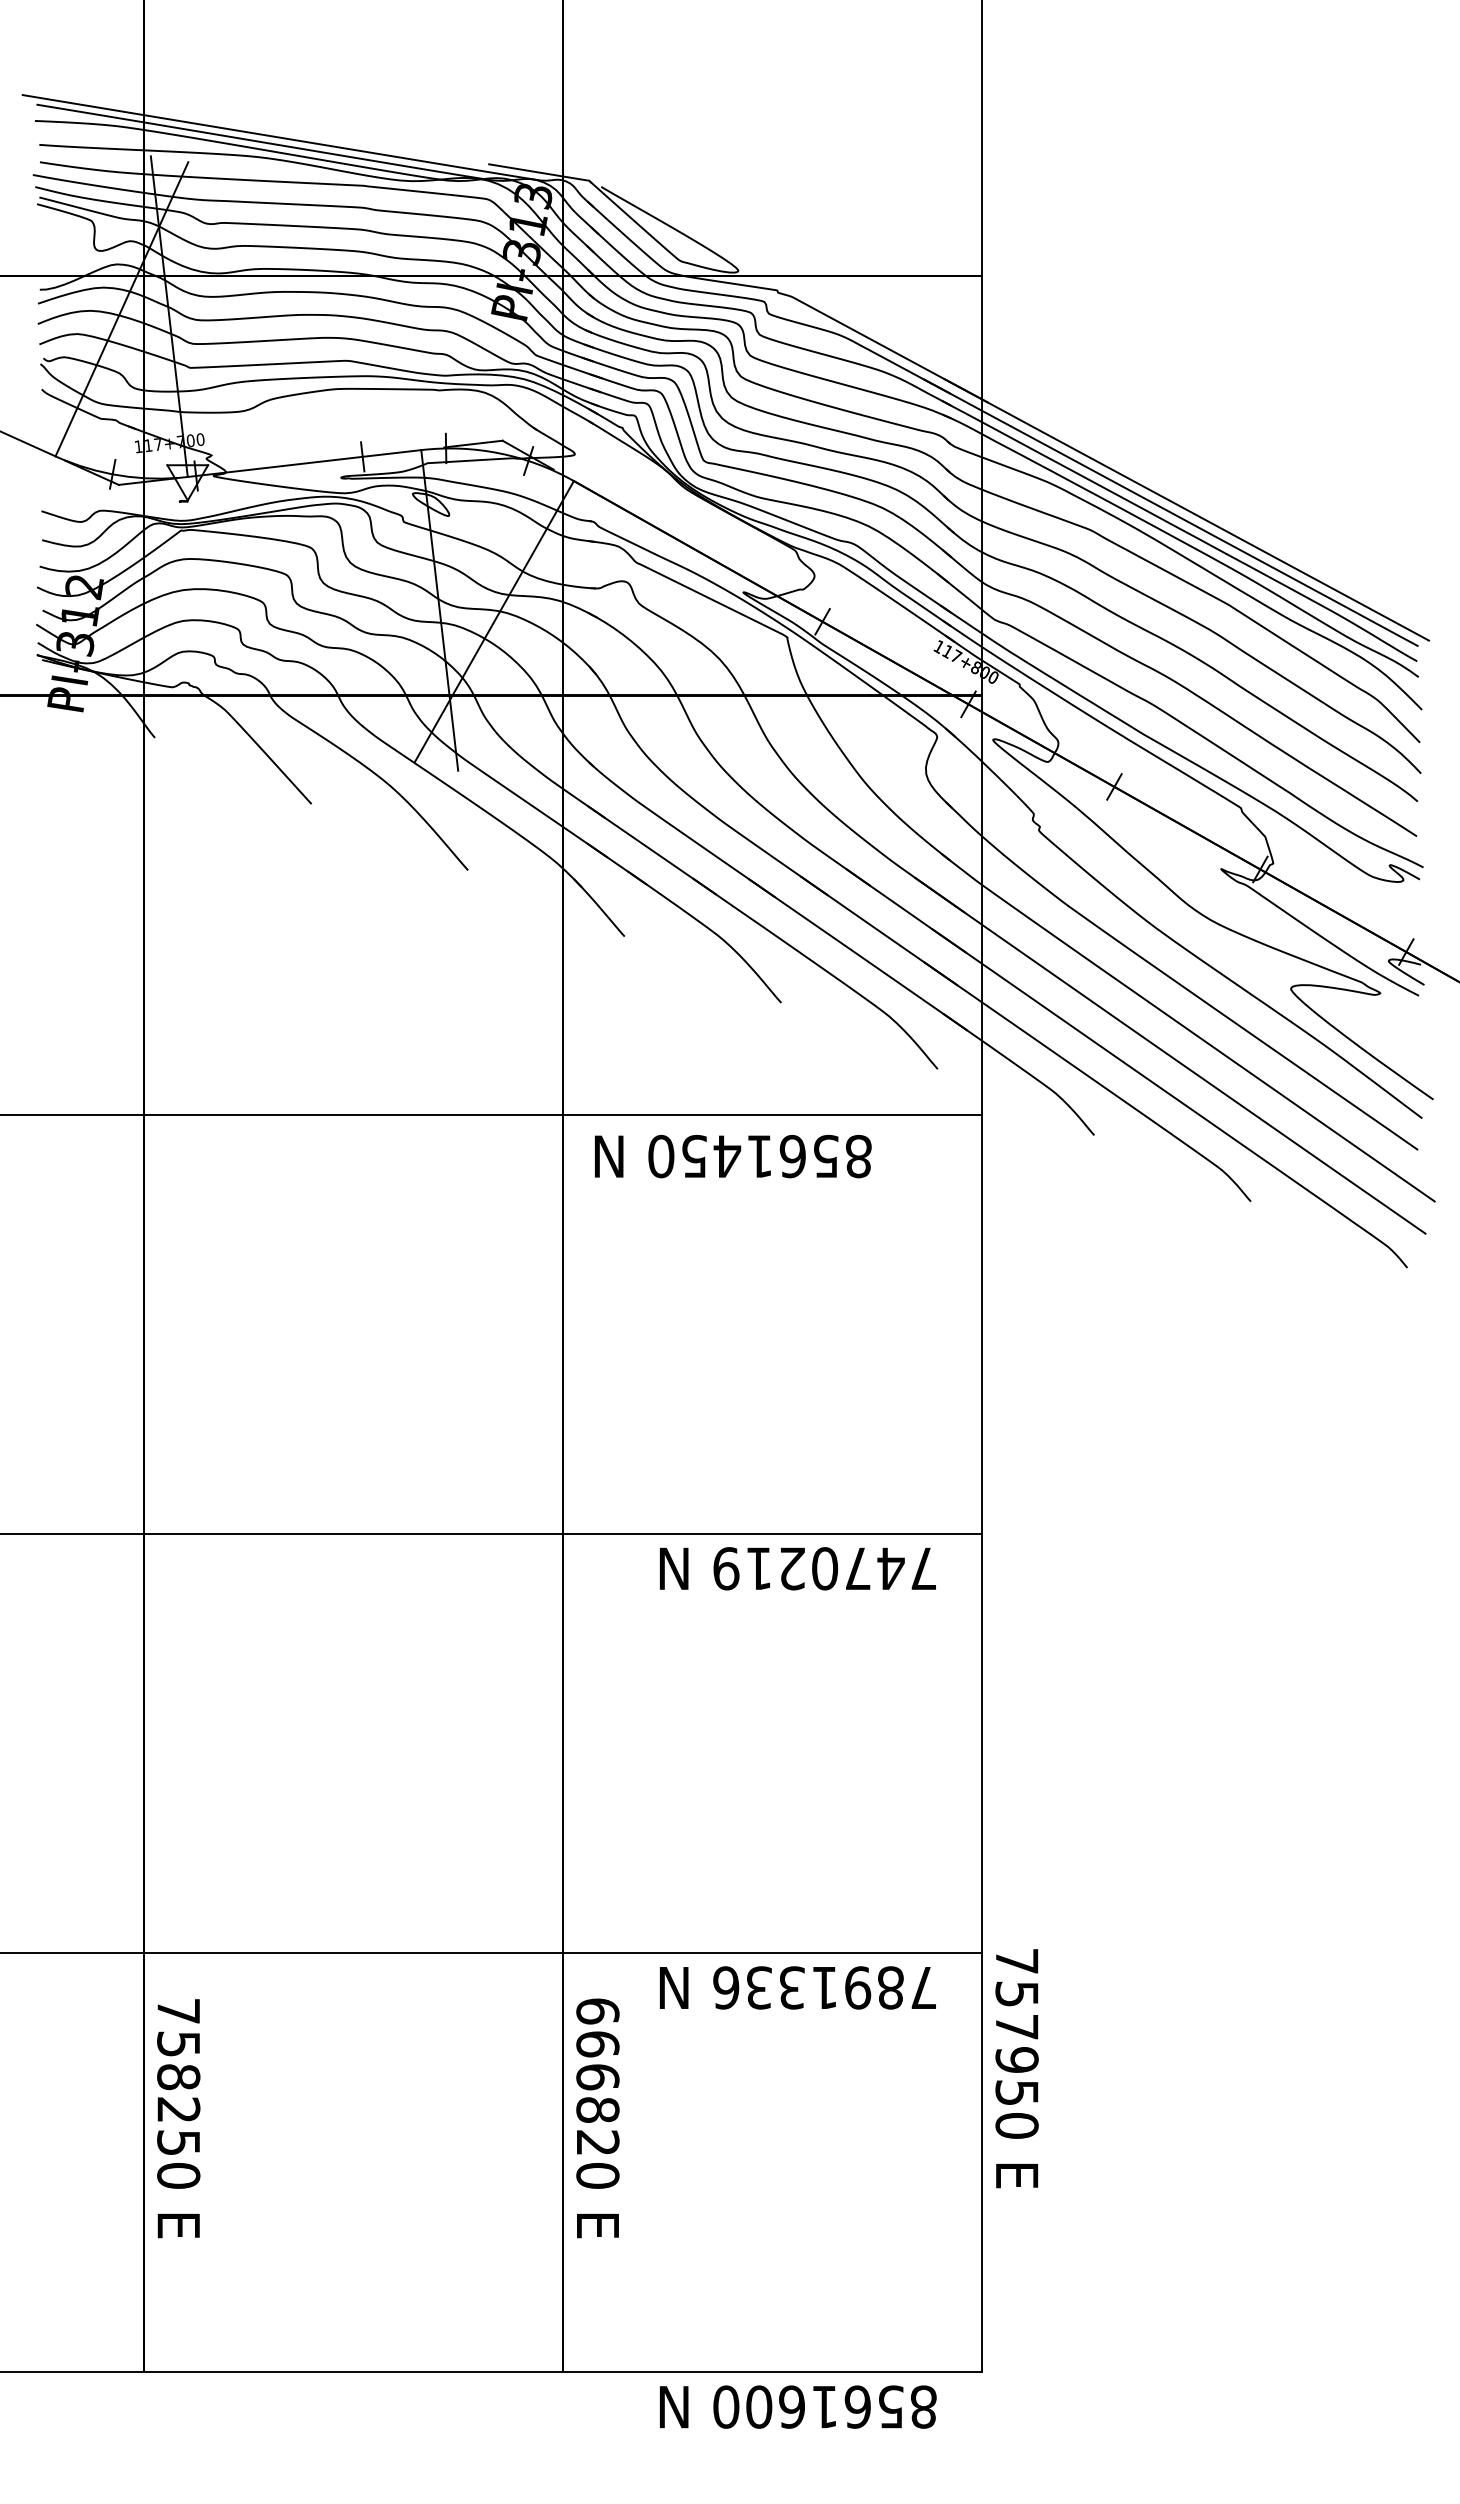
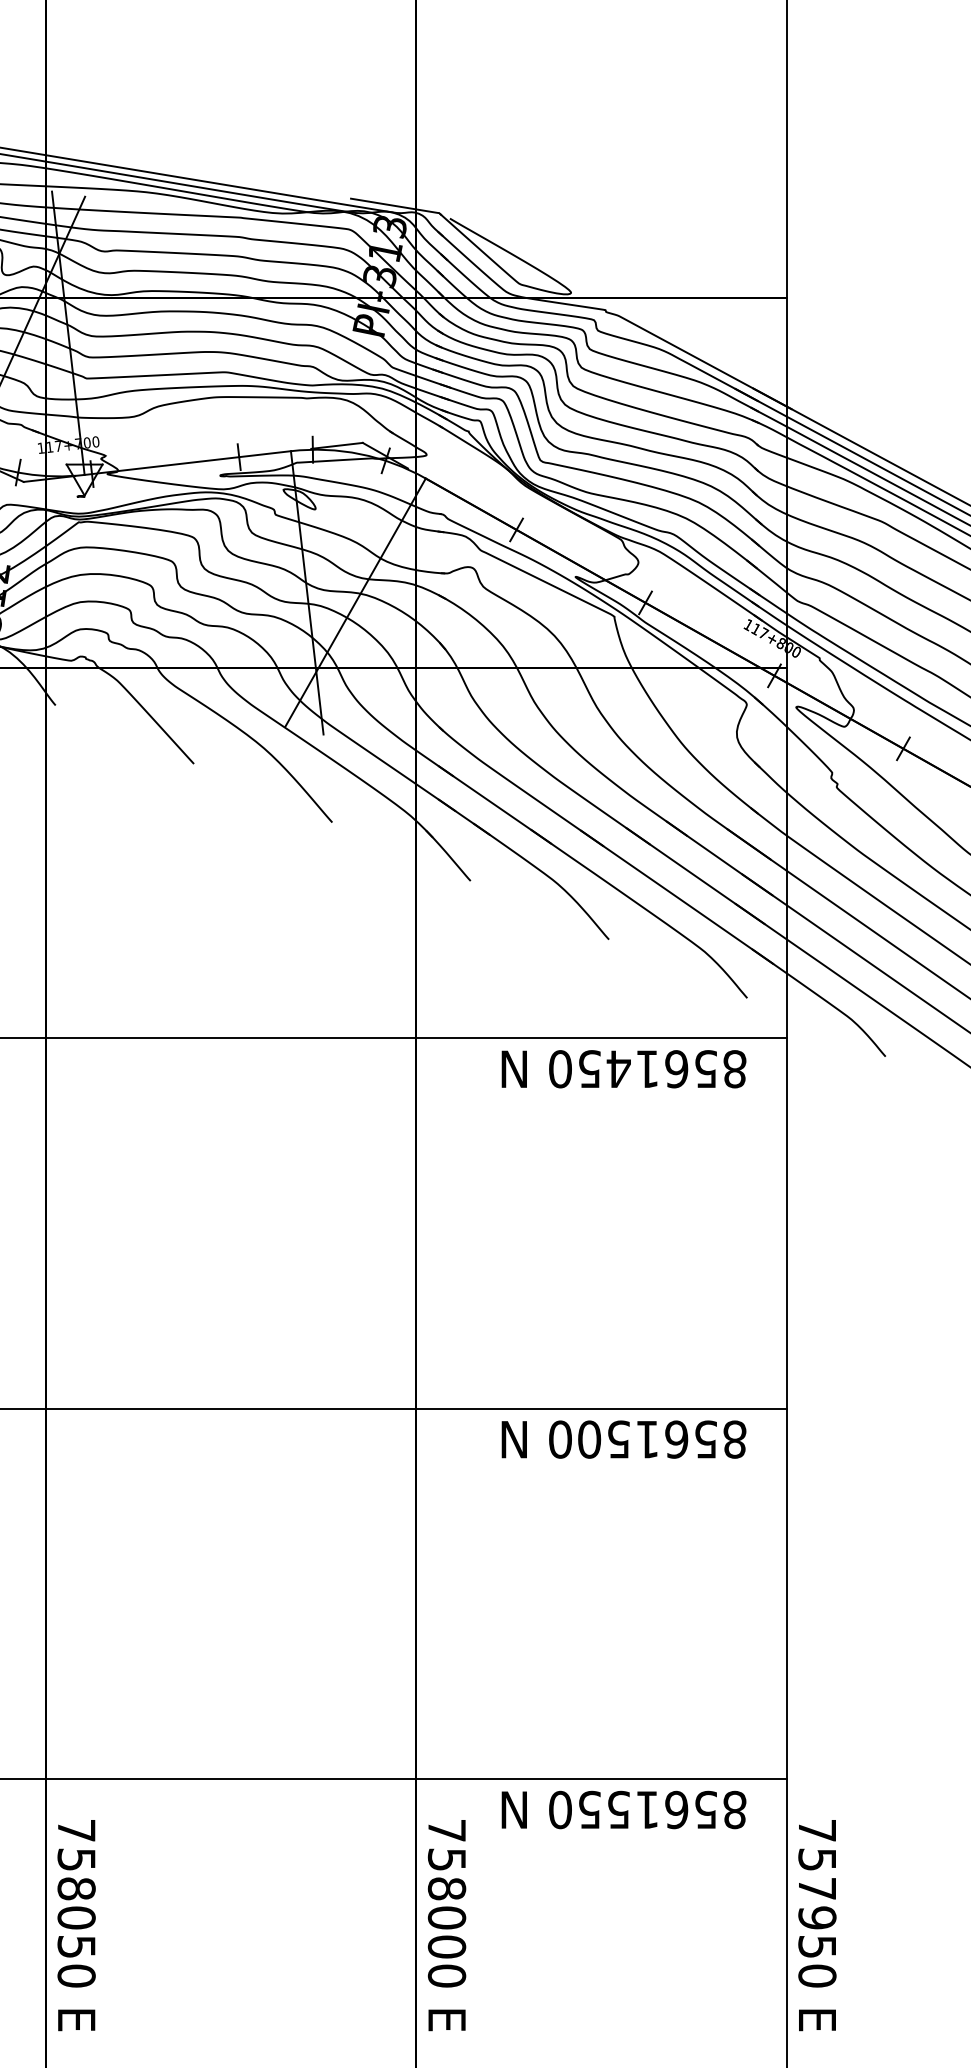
line: (676, 538) -> (516, 529), added
text: (733, 1156) -> (624, 1069), moved
text: (824, 1568) -> (647, 1439), 7470219 -> 8561500
text: (824, 1987) -> (647, 1809), 7891336 -> 8561550
text: (1016, 2068) -> (816, 1925), moved
text: (597, 2076) -> (446, 1888), 666820 -> 758000
text: (178, 2110) -> (76, 1918), 758250 -> 758050

